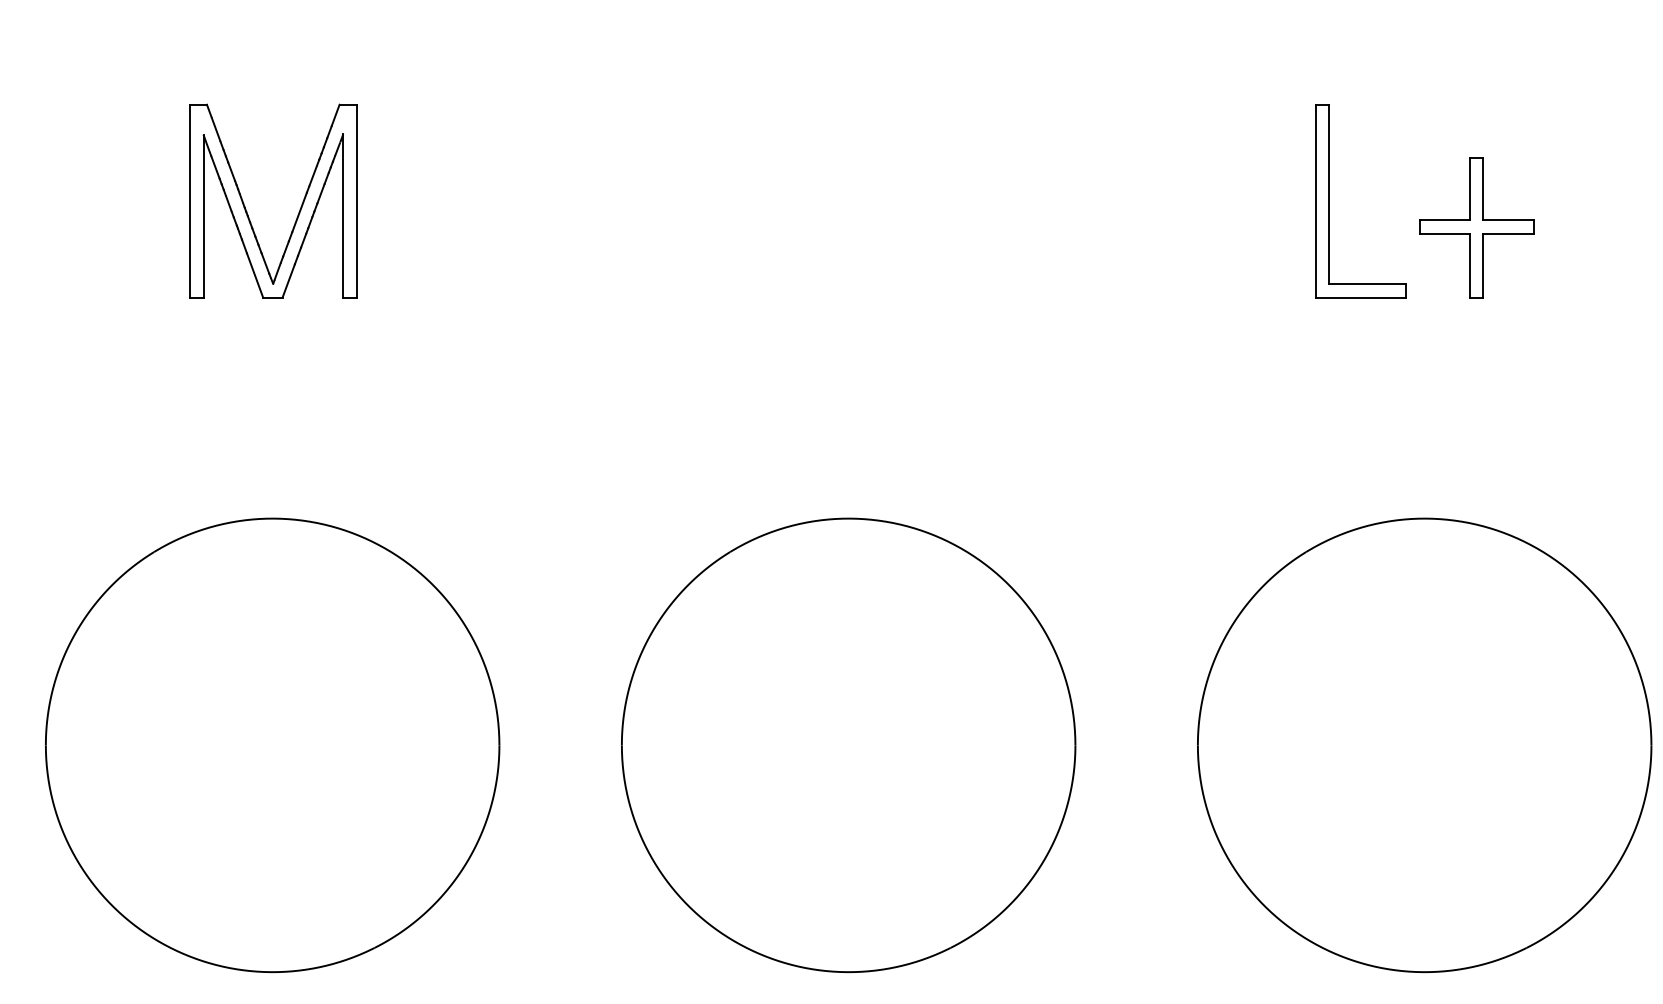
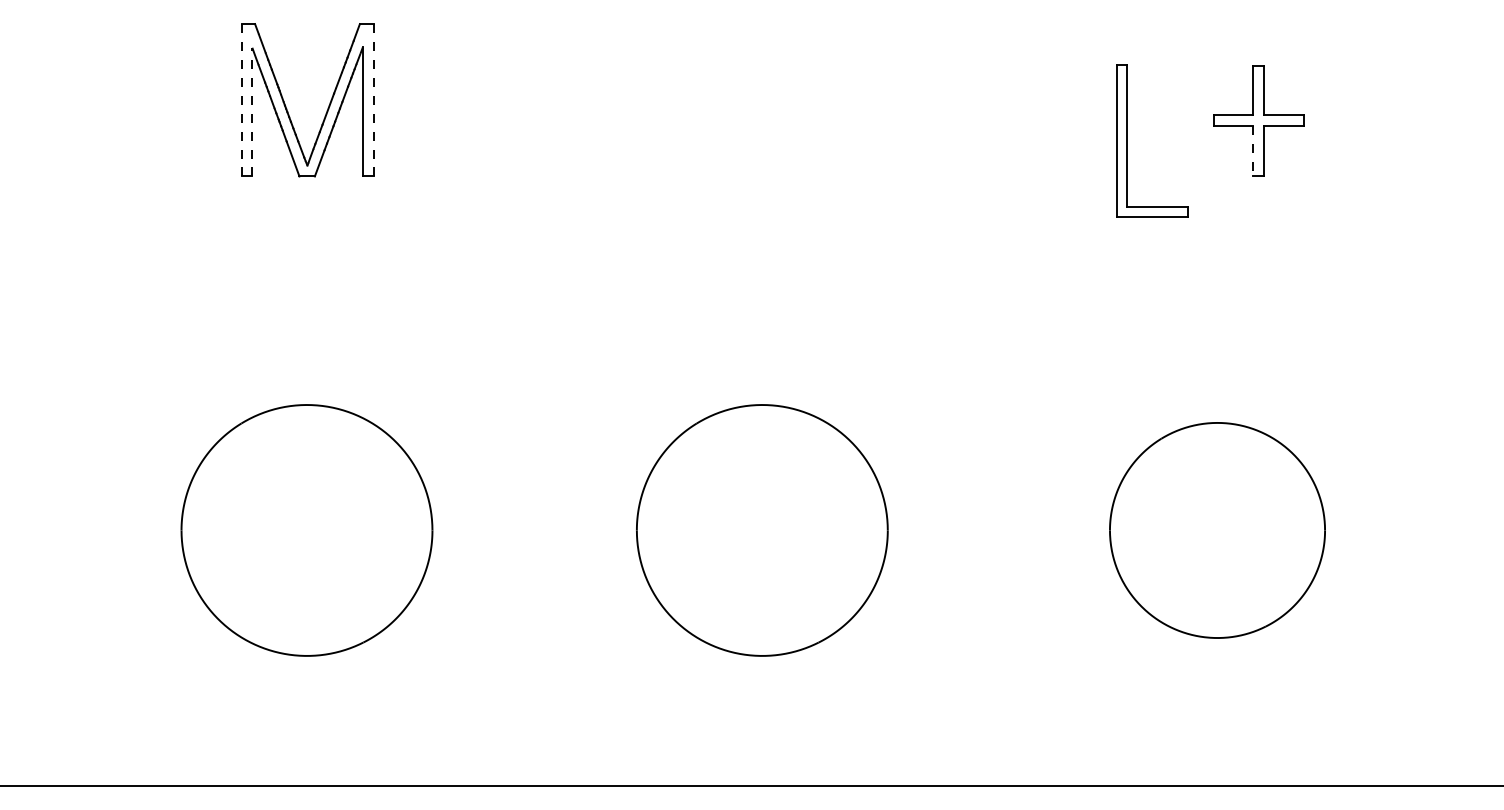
line: (356, 200) -> (373, 99), solid -> dashed
part: (1329, 200) -> (1127, 140), moved
line: (189, 201) -> (241, 100), solid -> dashed
line: (203, 215) -> (252, 111), solid -> dashed
line: (1470, 265) -> (1253, 151), solid -> dashed
part: (272, 745) -> (306, 530), size x0.7
part: (848, 745) -> (762, 530), size x0.7
part: (1424, 745) -> (1217, 530), size x0.6

